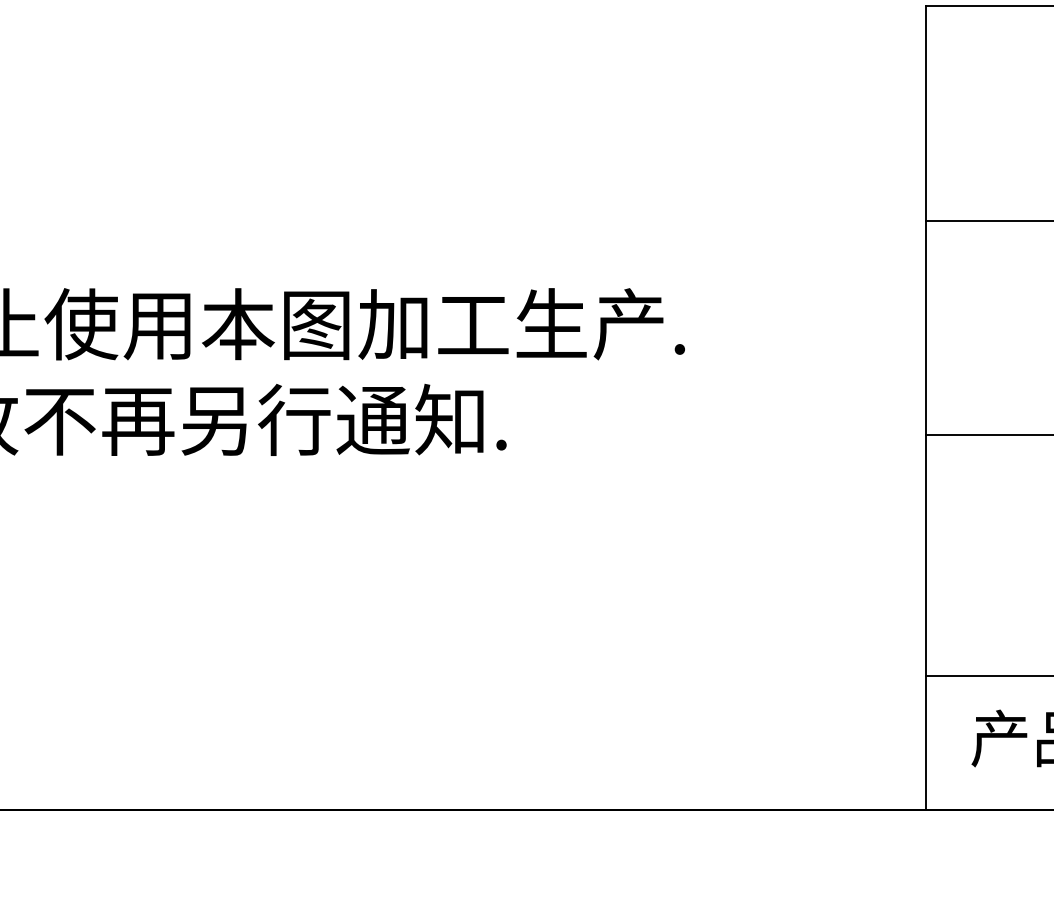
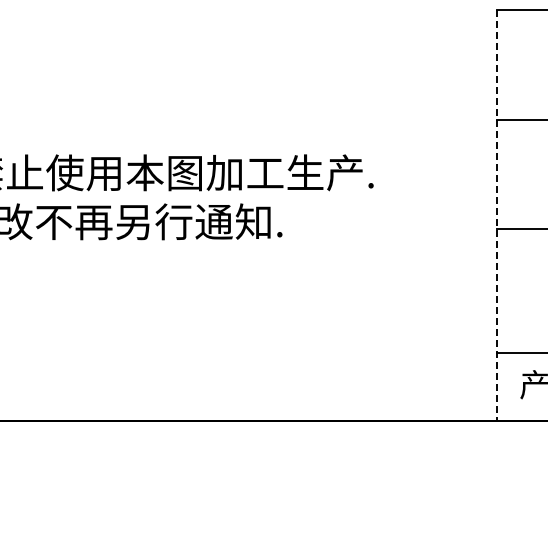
line: (925, 407) -> (496, 215), solid -> dashed

